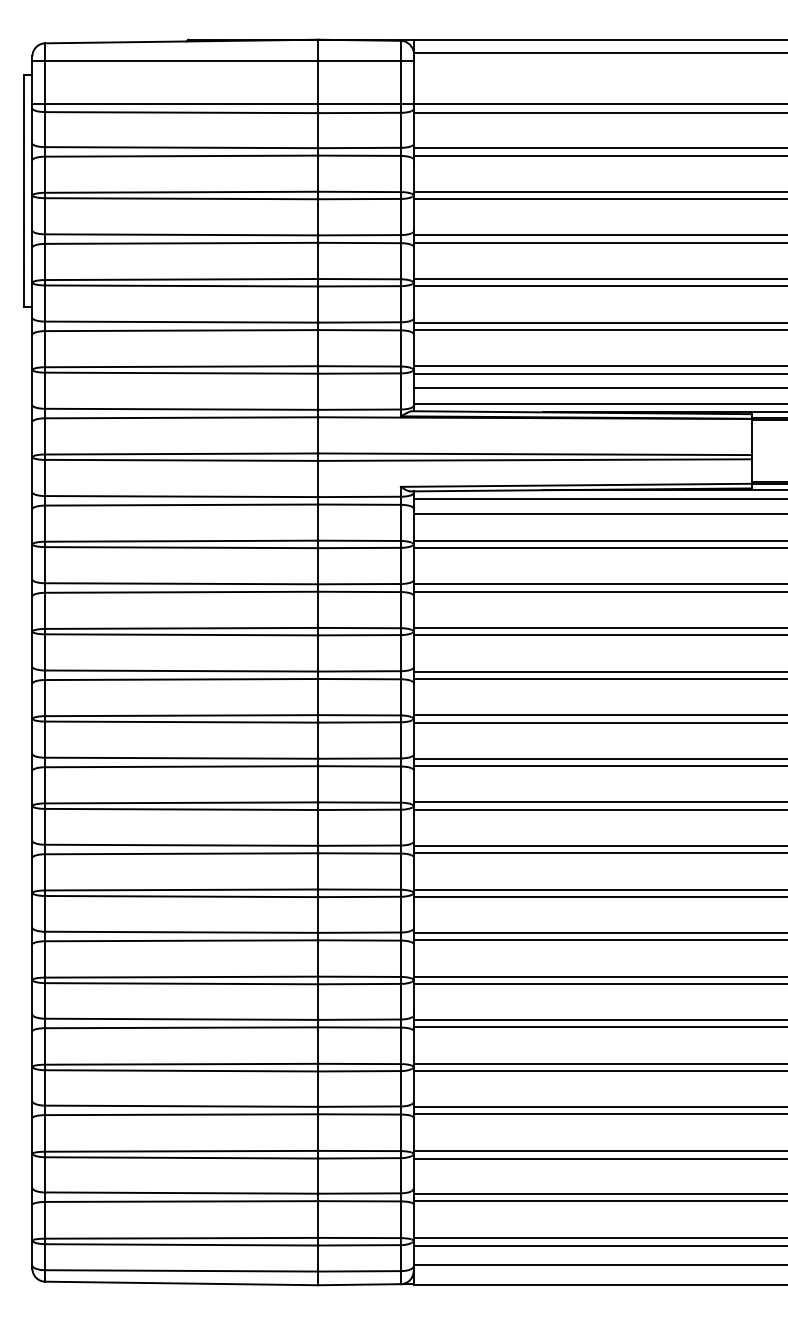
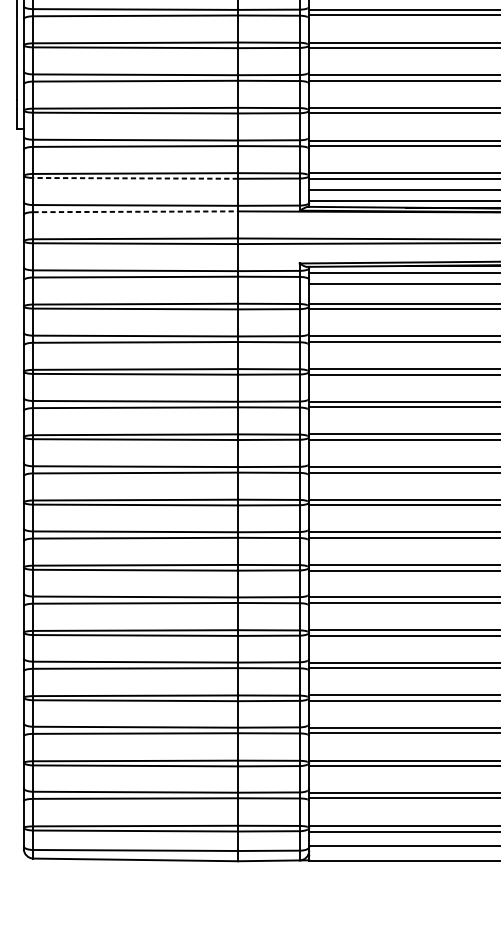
line: (181, 373) -> (135, 178), solid -> dashed
line: (181, 417) -> (135, 211), solid -> dashed

